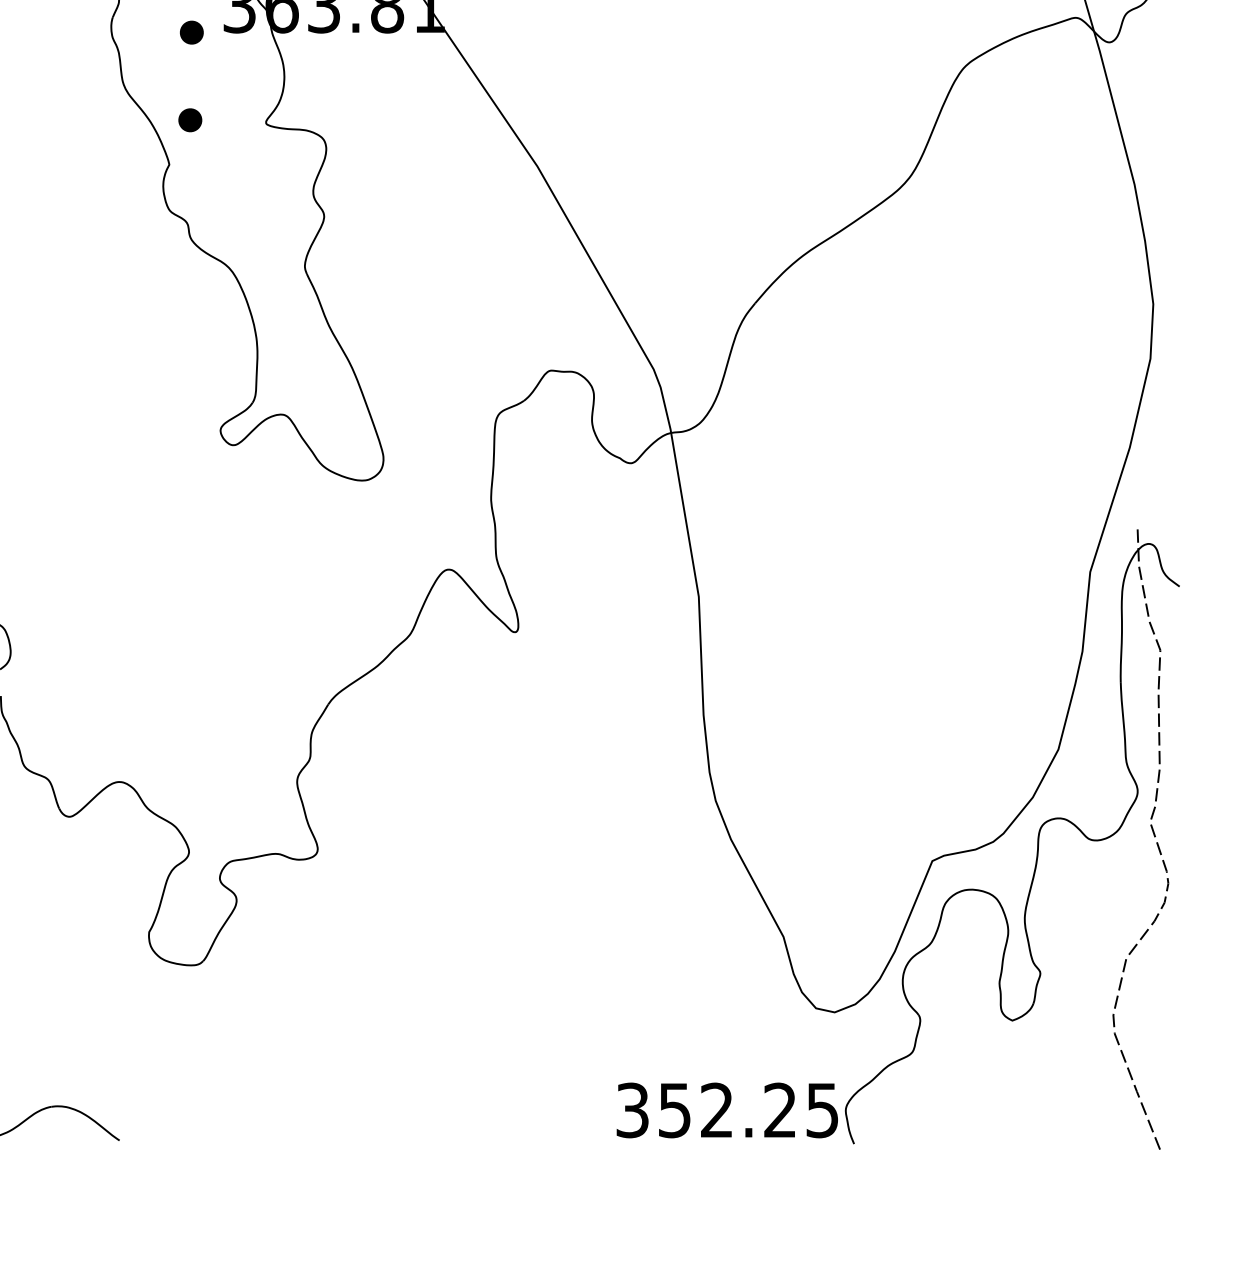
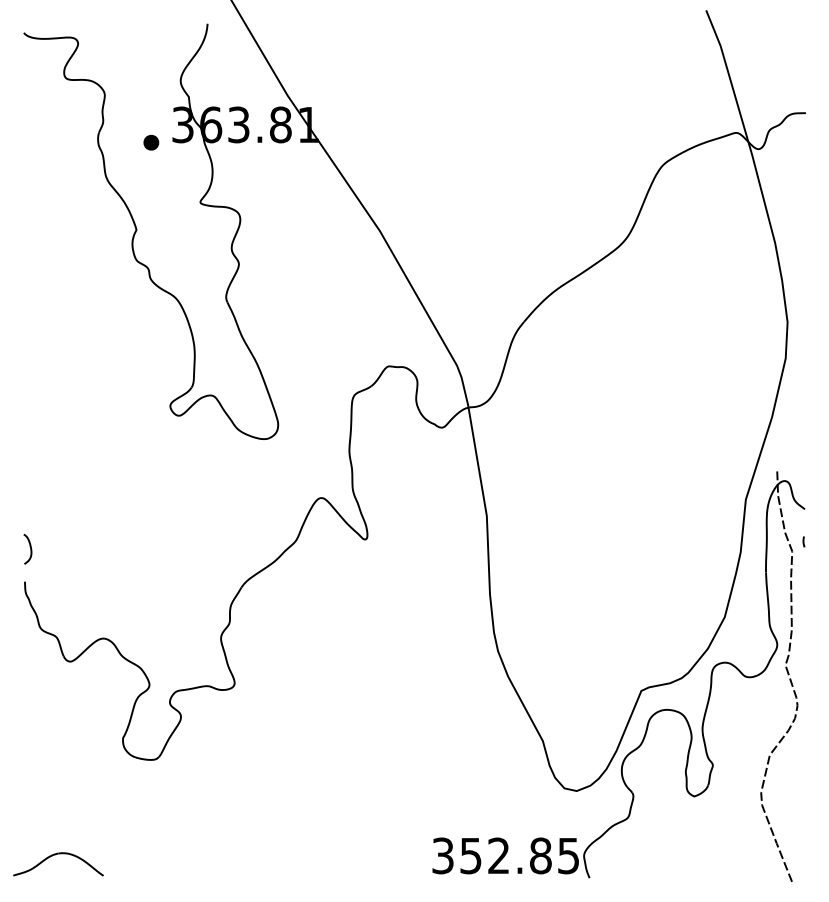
part: (190, 119) -> (150, 200), removed
curve: (1177, 635) -> (803, 541), added
text: (779, 1109) -> (540, 855), 352.25 -> 352.85

